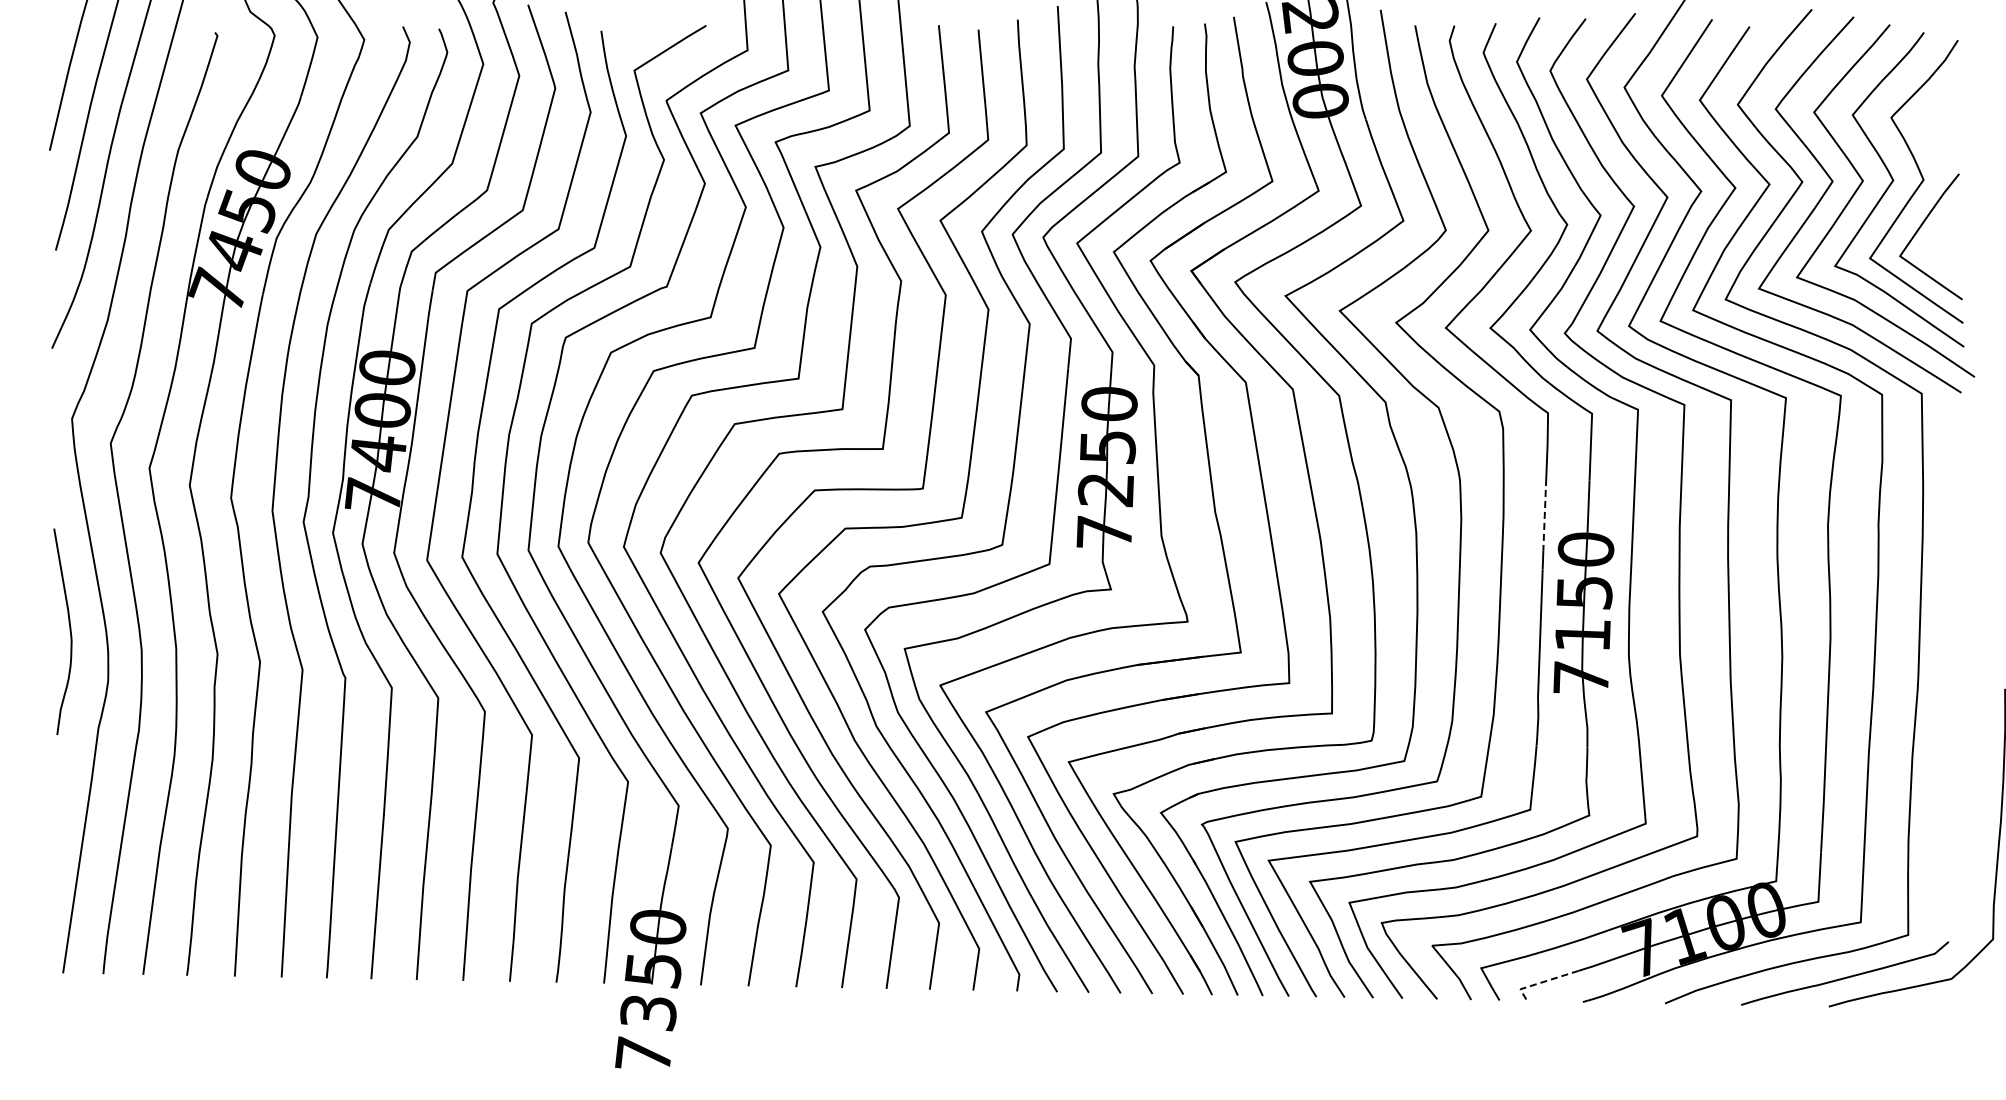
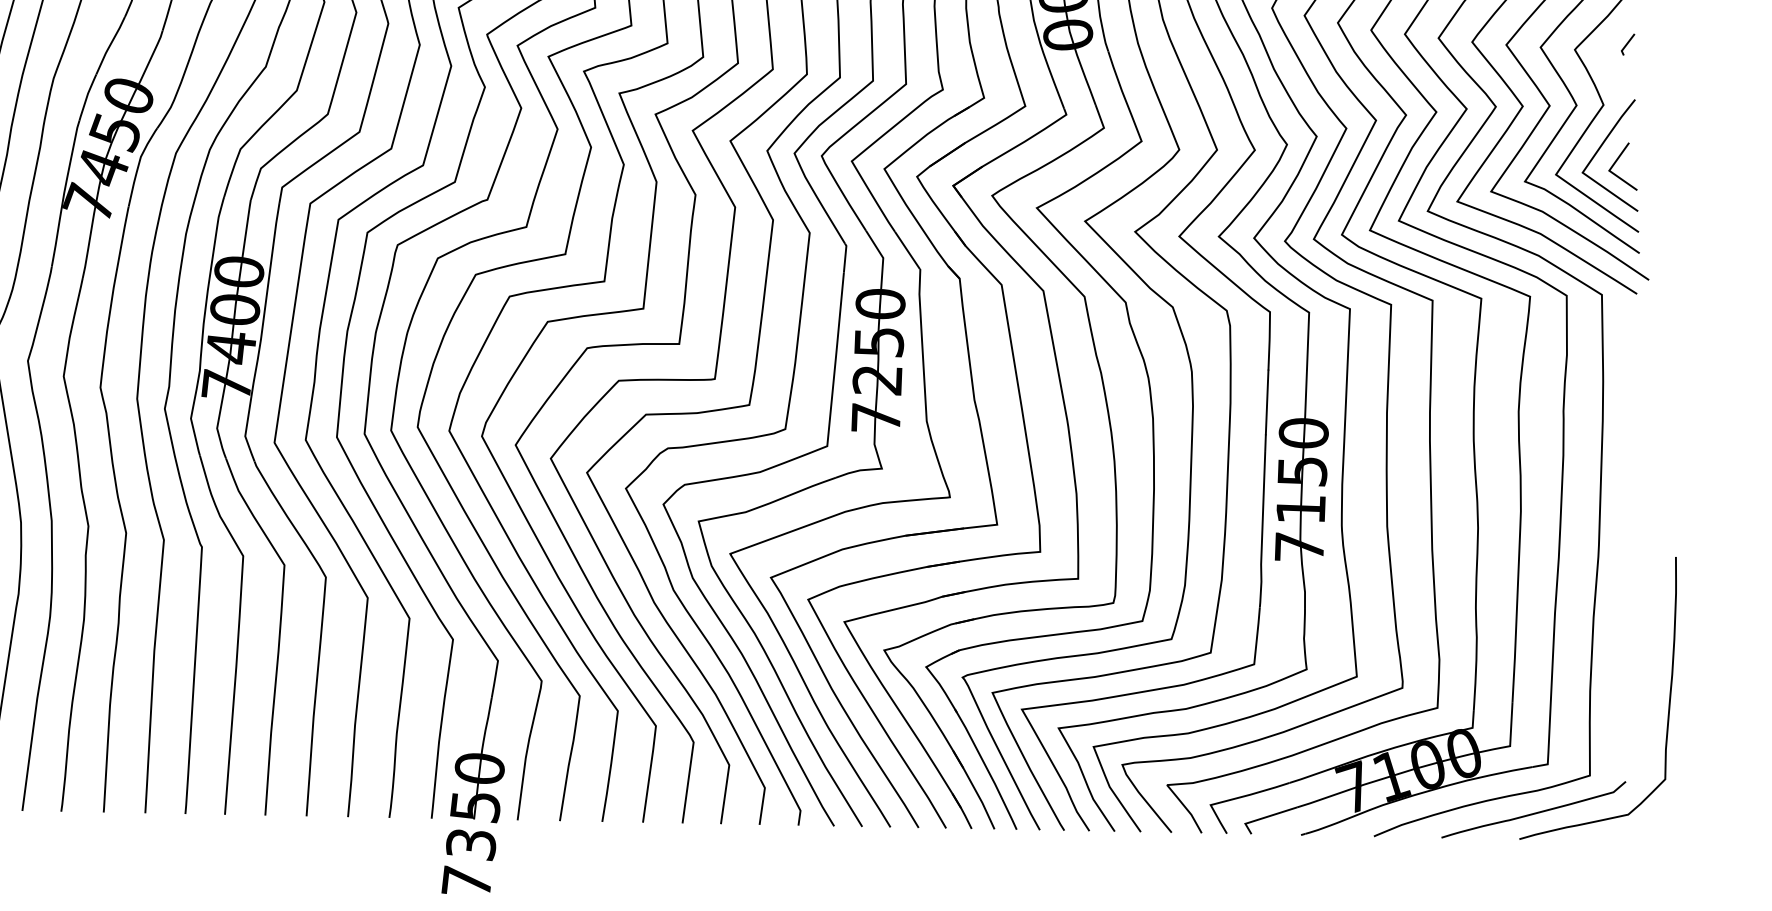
line: (1951, 111) -> (1628, 44), added
line: (1937, 245) -> (1615, 163), added
line: (1544, 514) -> (1266, 402), dashed -> solid
line: (1541, 982) -> (1264, 817), dashed -> solid

